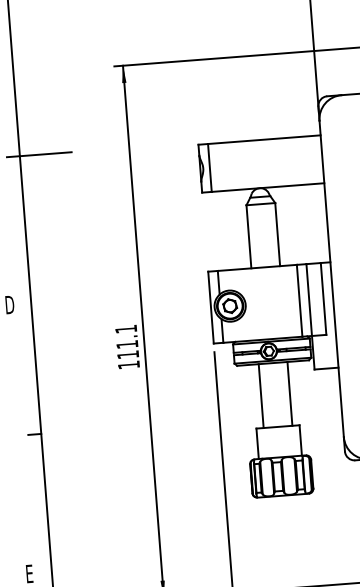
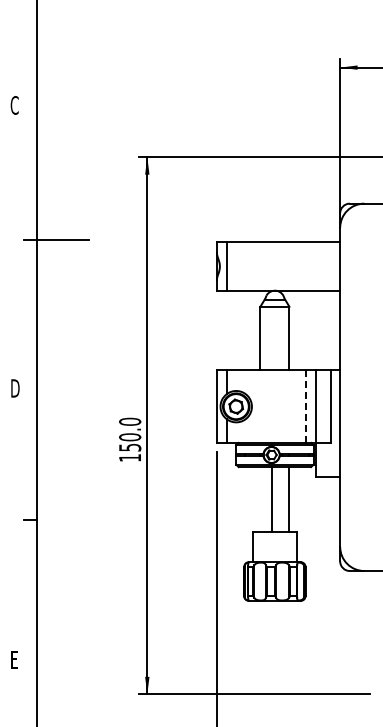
line: (299, 300) -> (306, 406), solid -> dashed
text: (127, 341) -> (130, 434), 111.1 -> 150.0
line: (261, 396) -> (272, 499), moved

